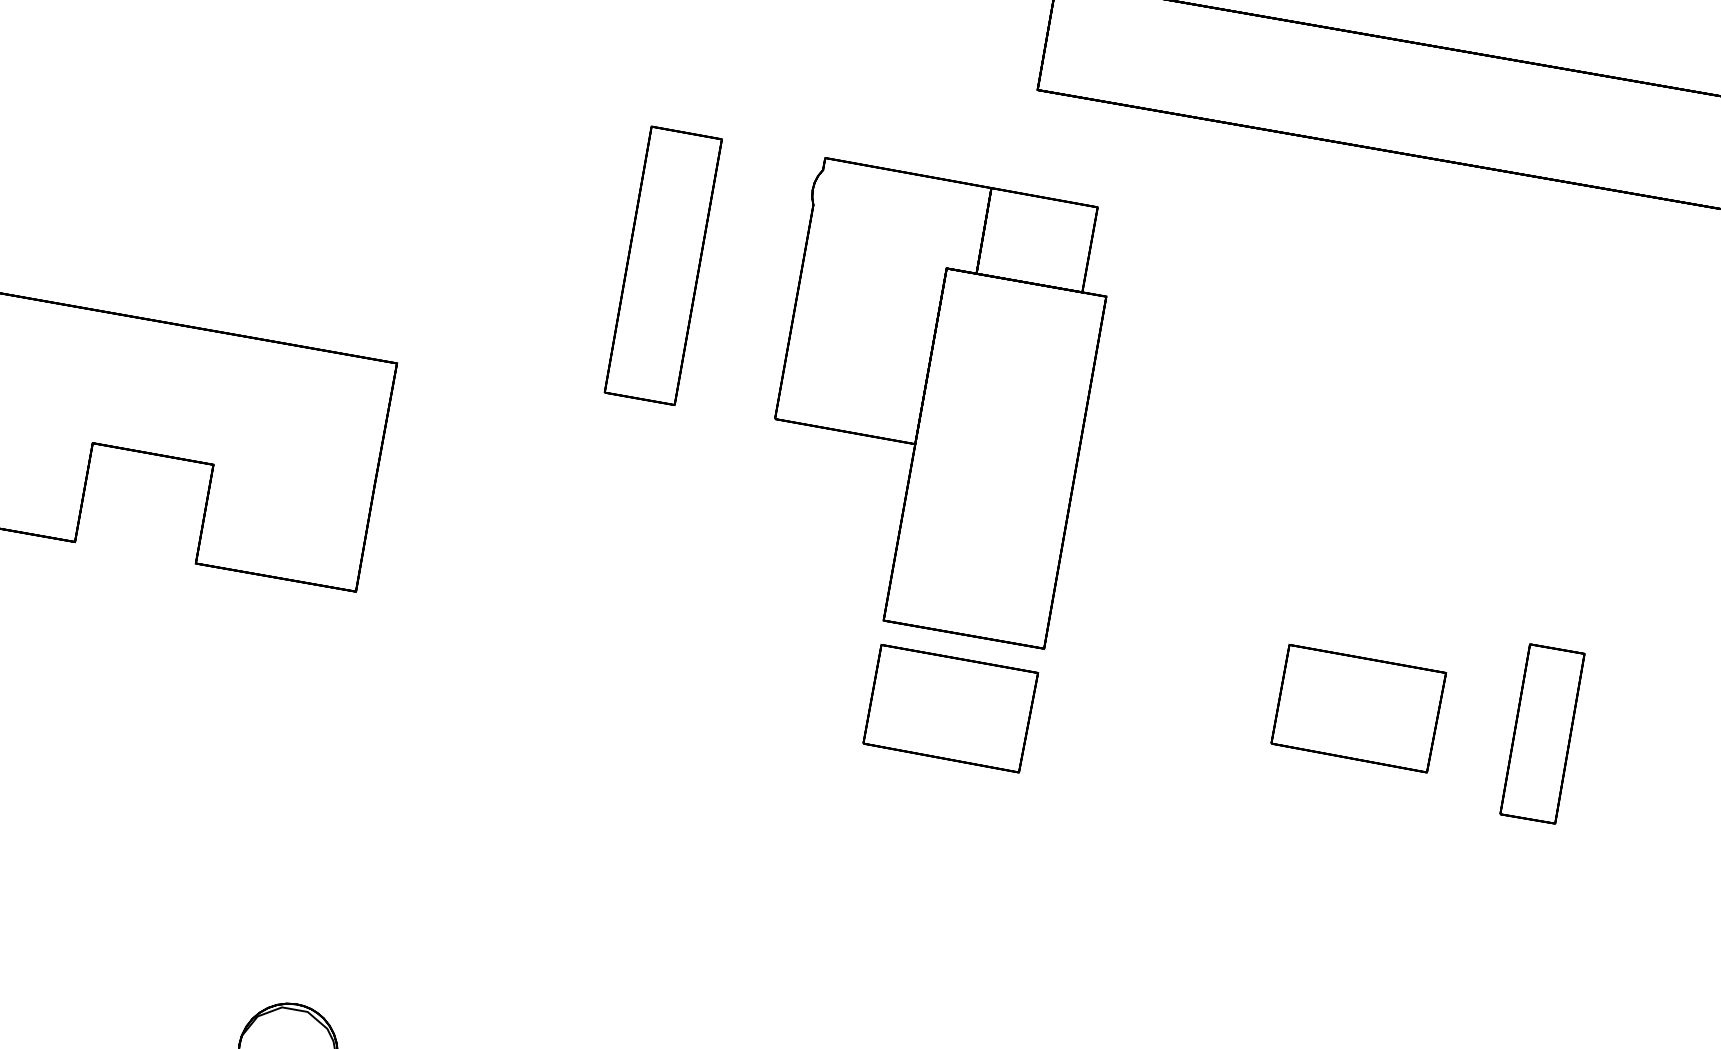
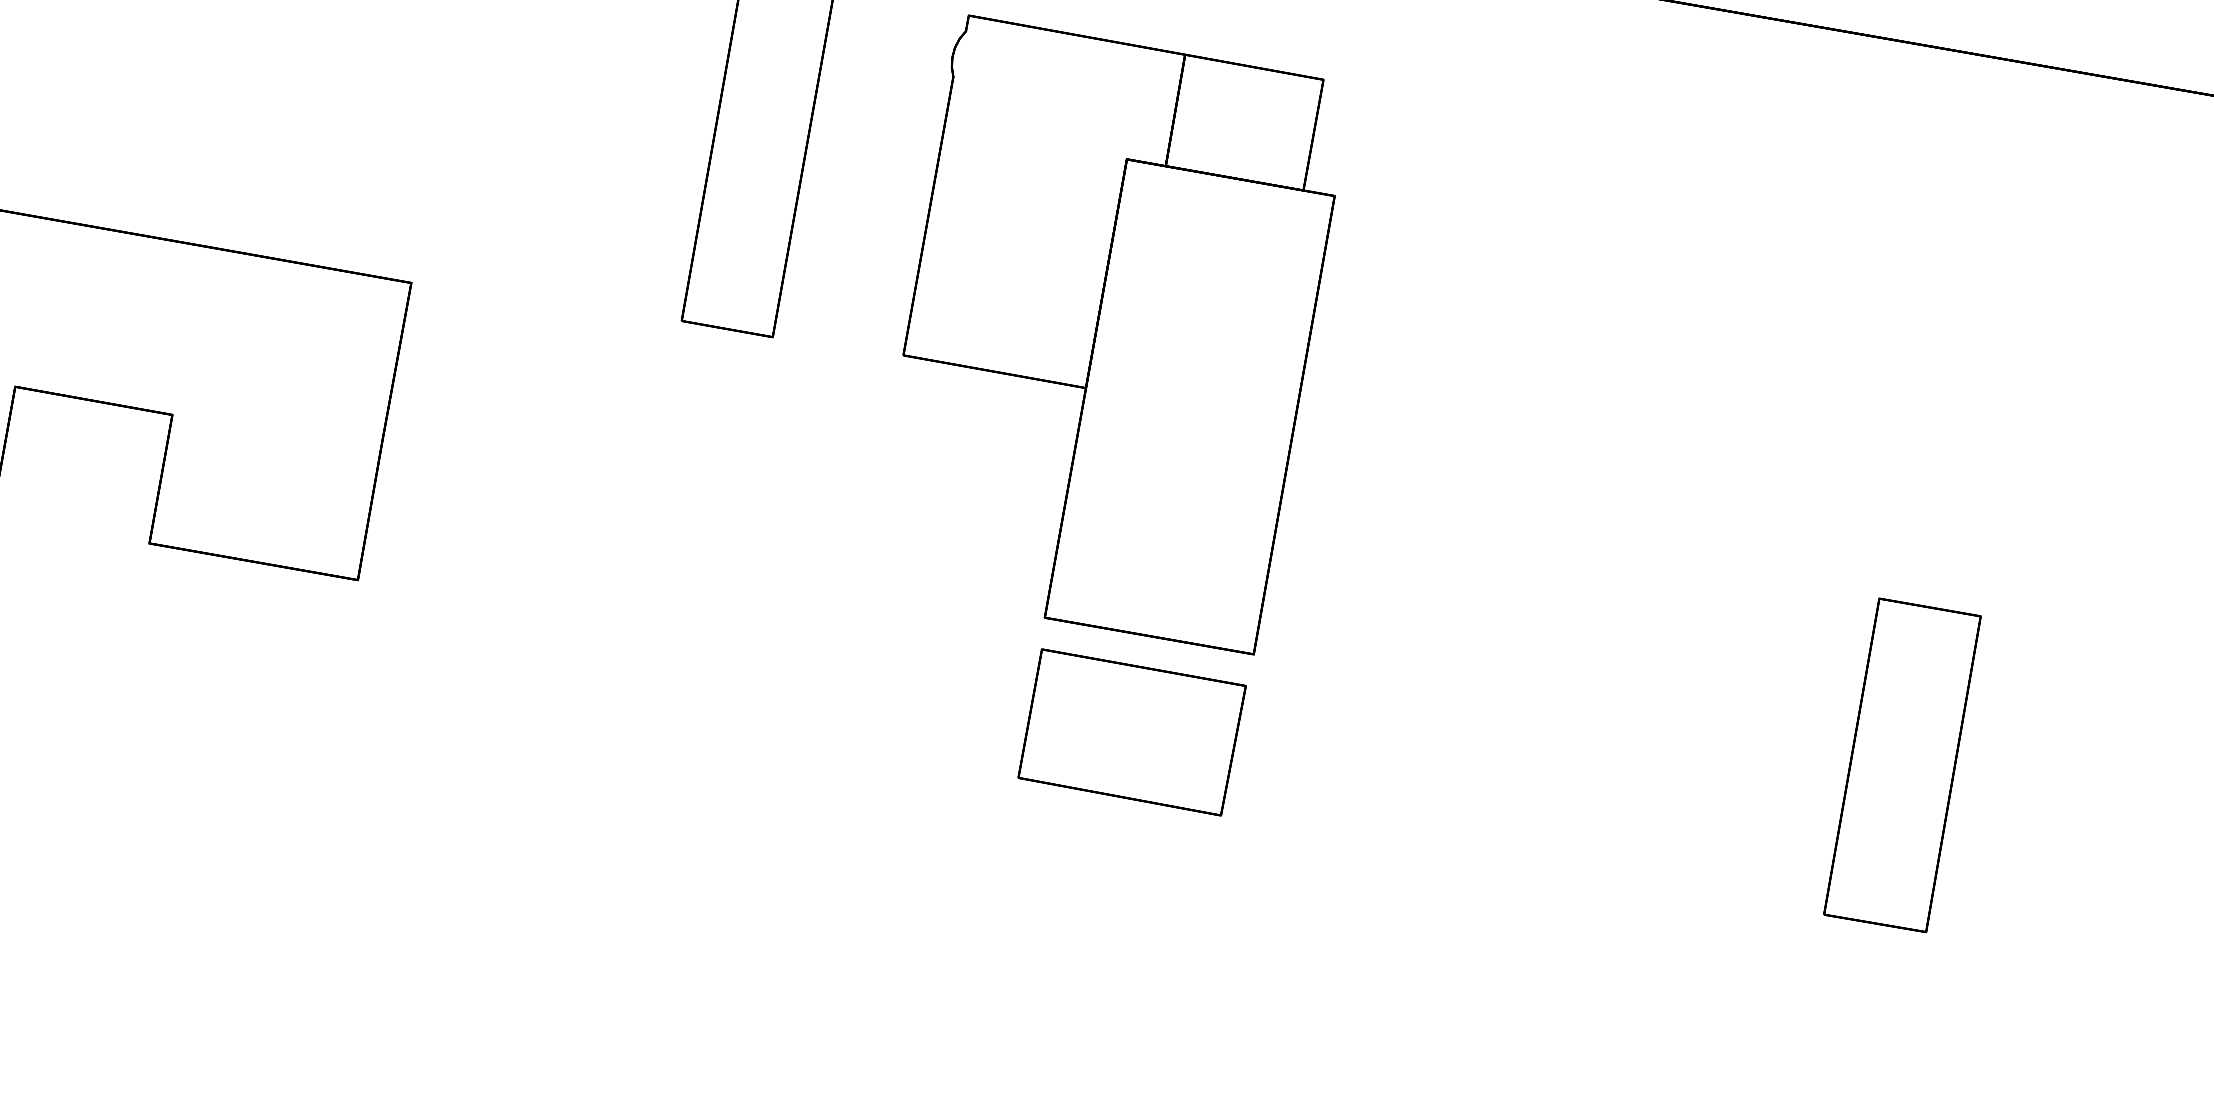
part: (1358, 708) -> (1662, 732), removed
part: (1542, 733) -> (1902, 764), size x1.43

